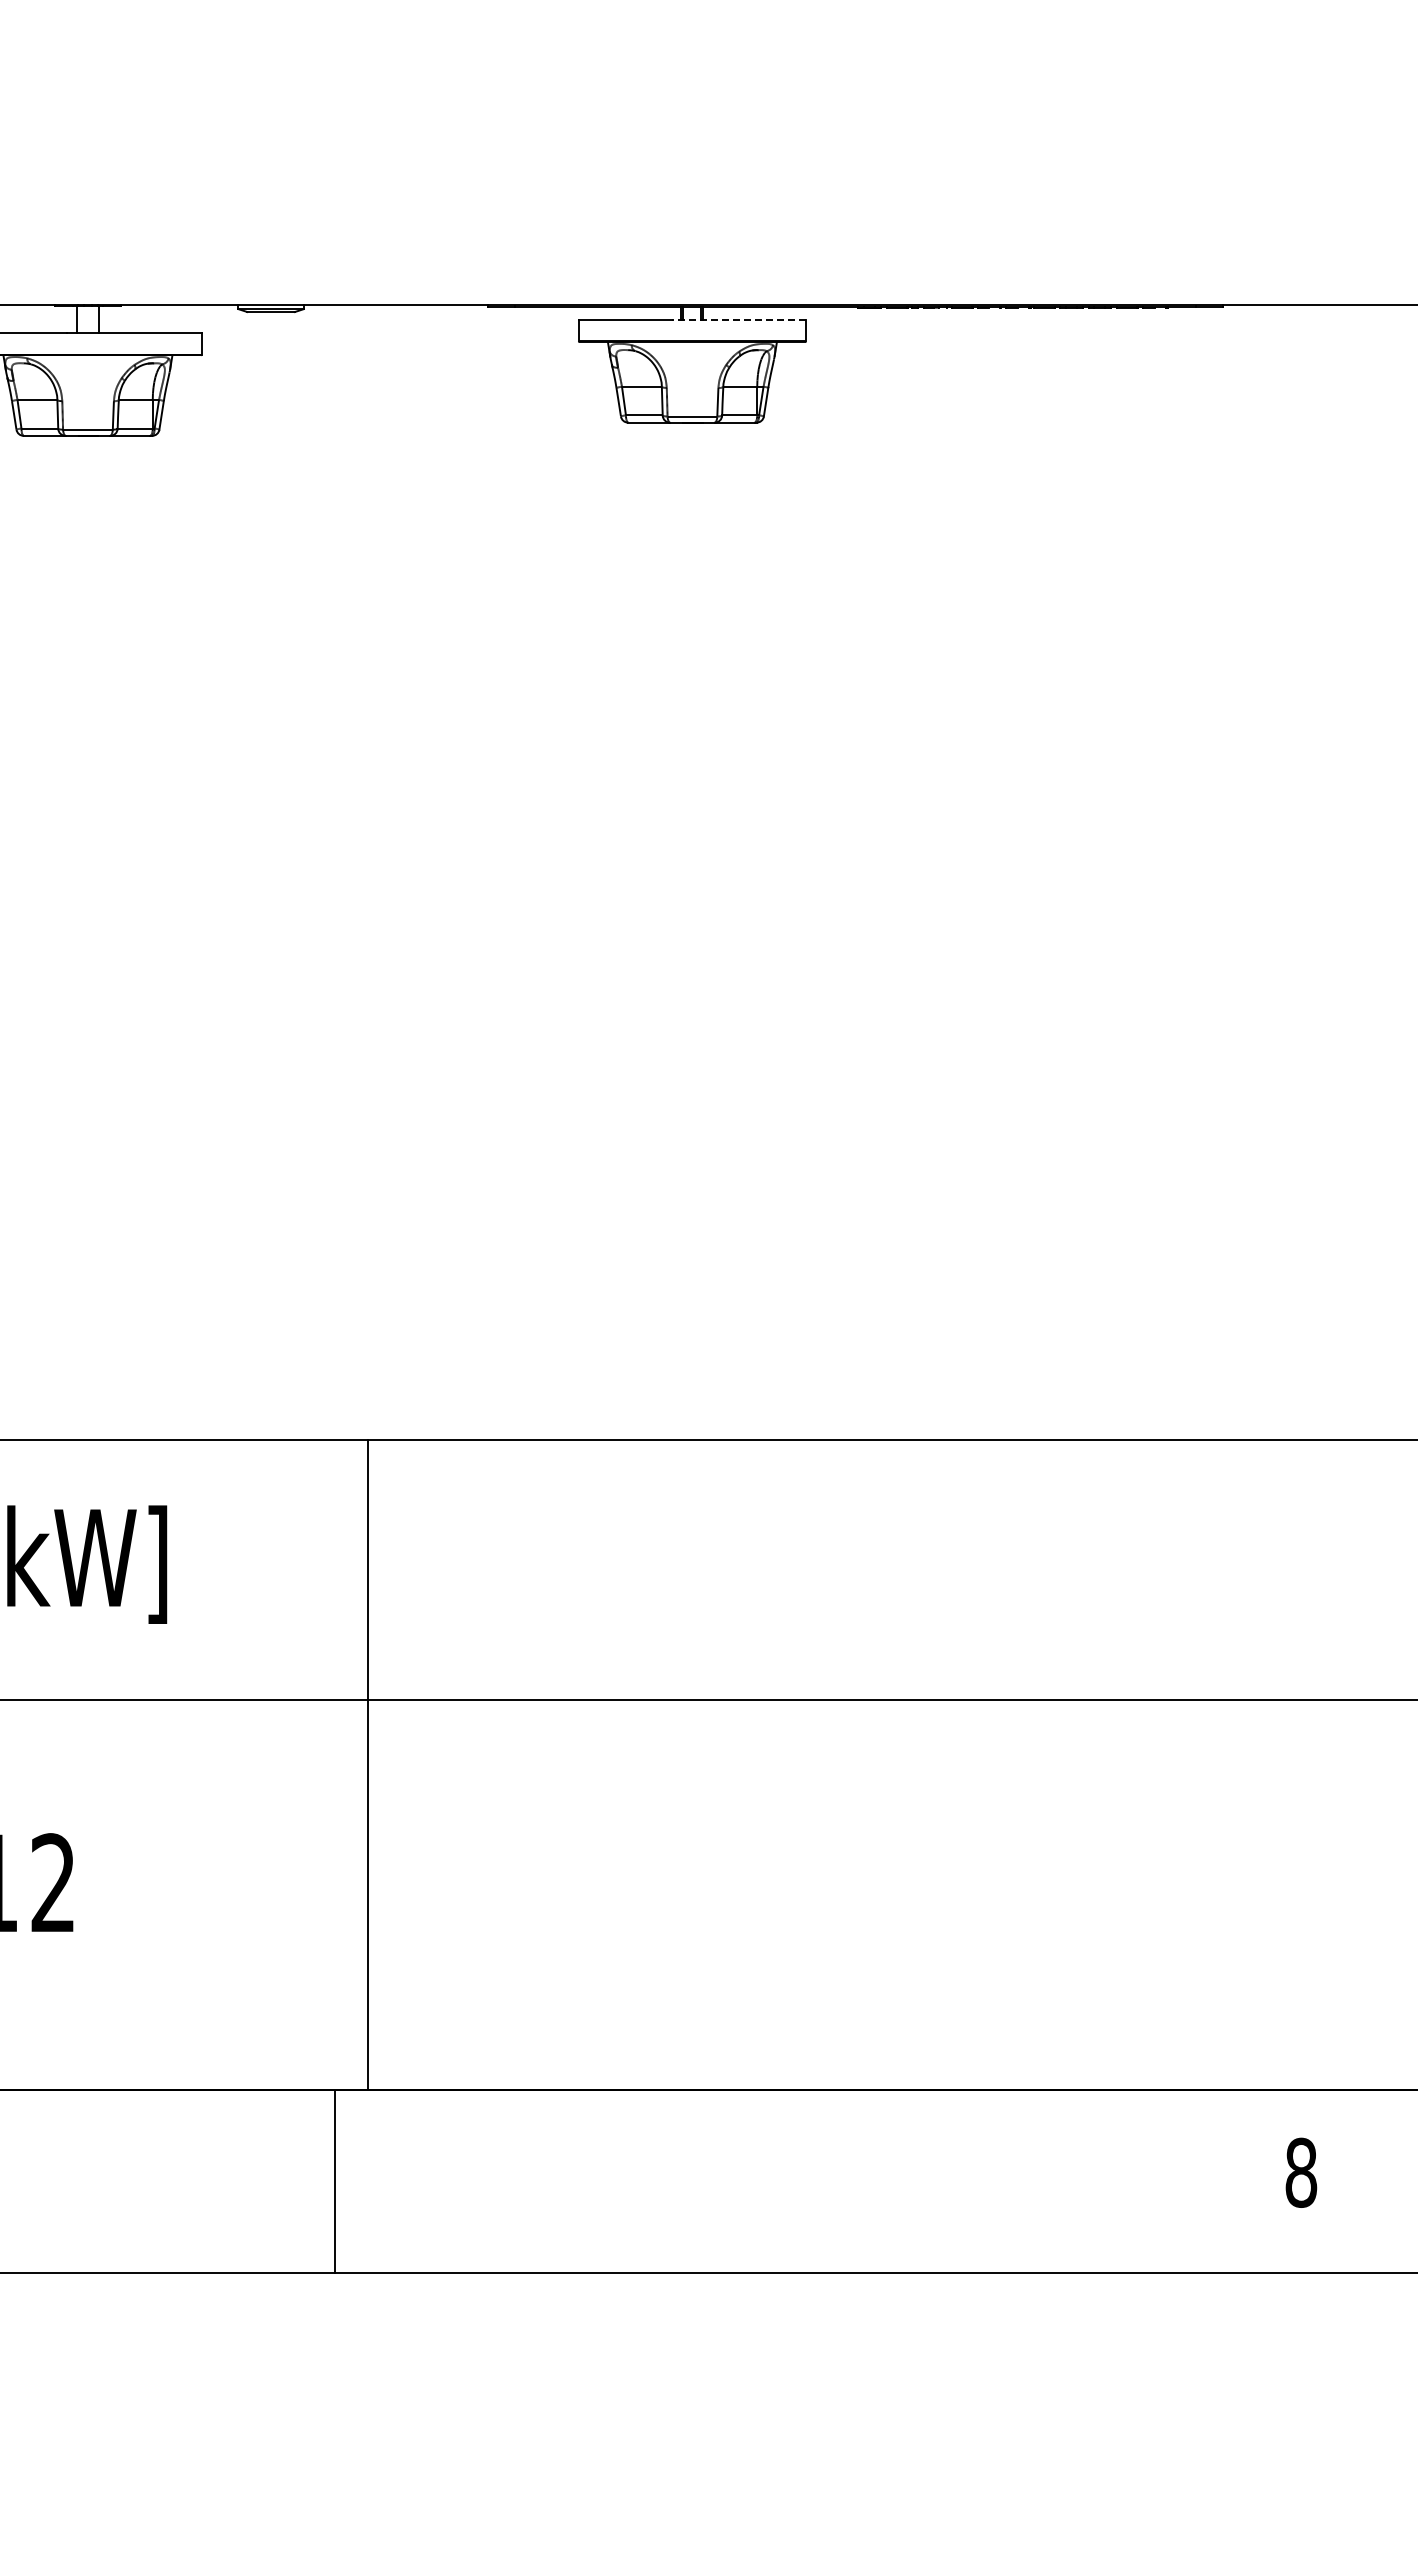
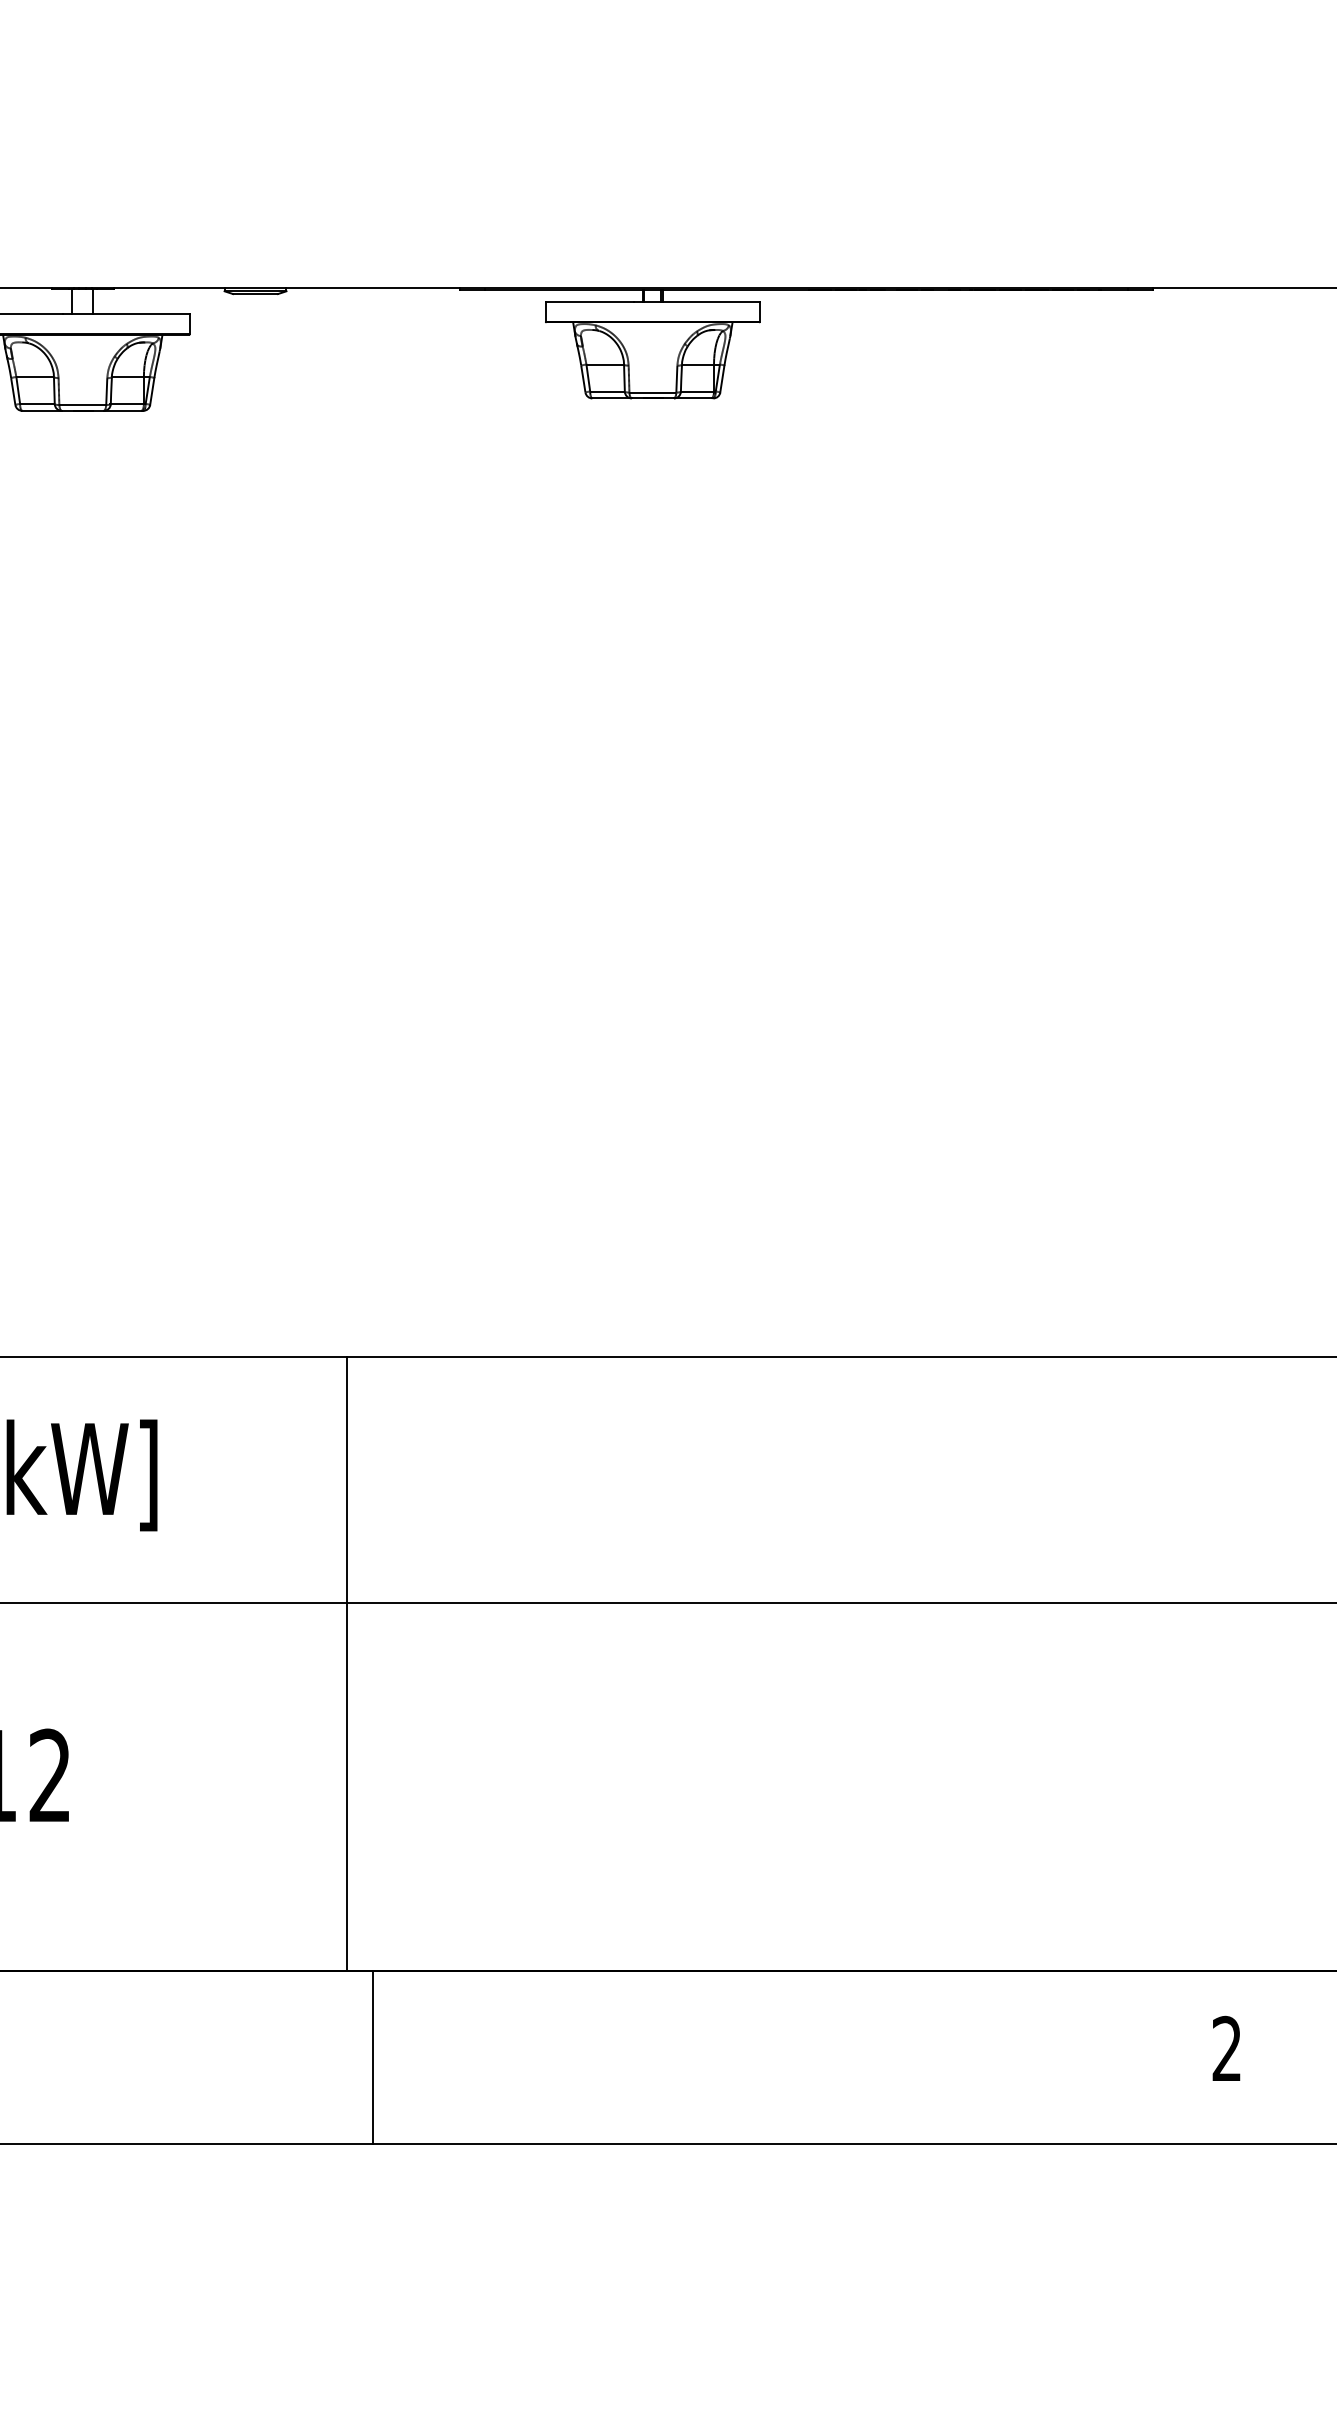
line: (738, 320) -> (696, 302), dashed -> solid
text: (1301, 2172) -> (1227, 2048), 8 -> 2
line: (335, 2181) -> (373, 2057), moved

